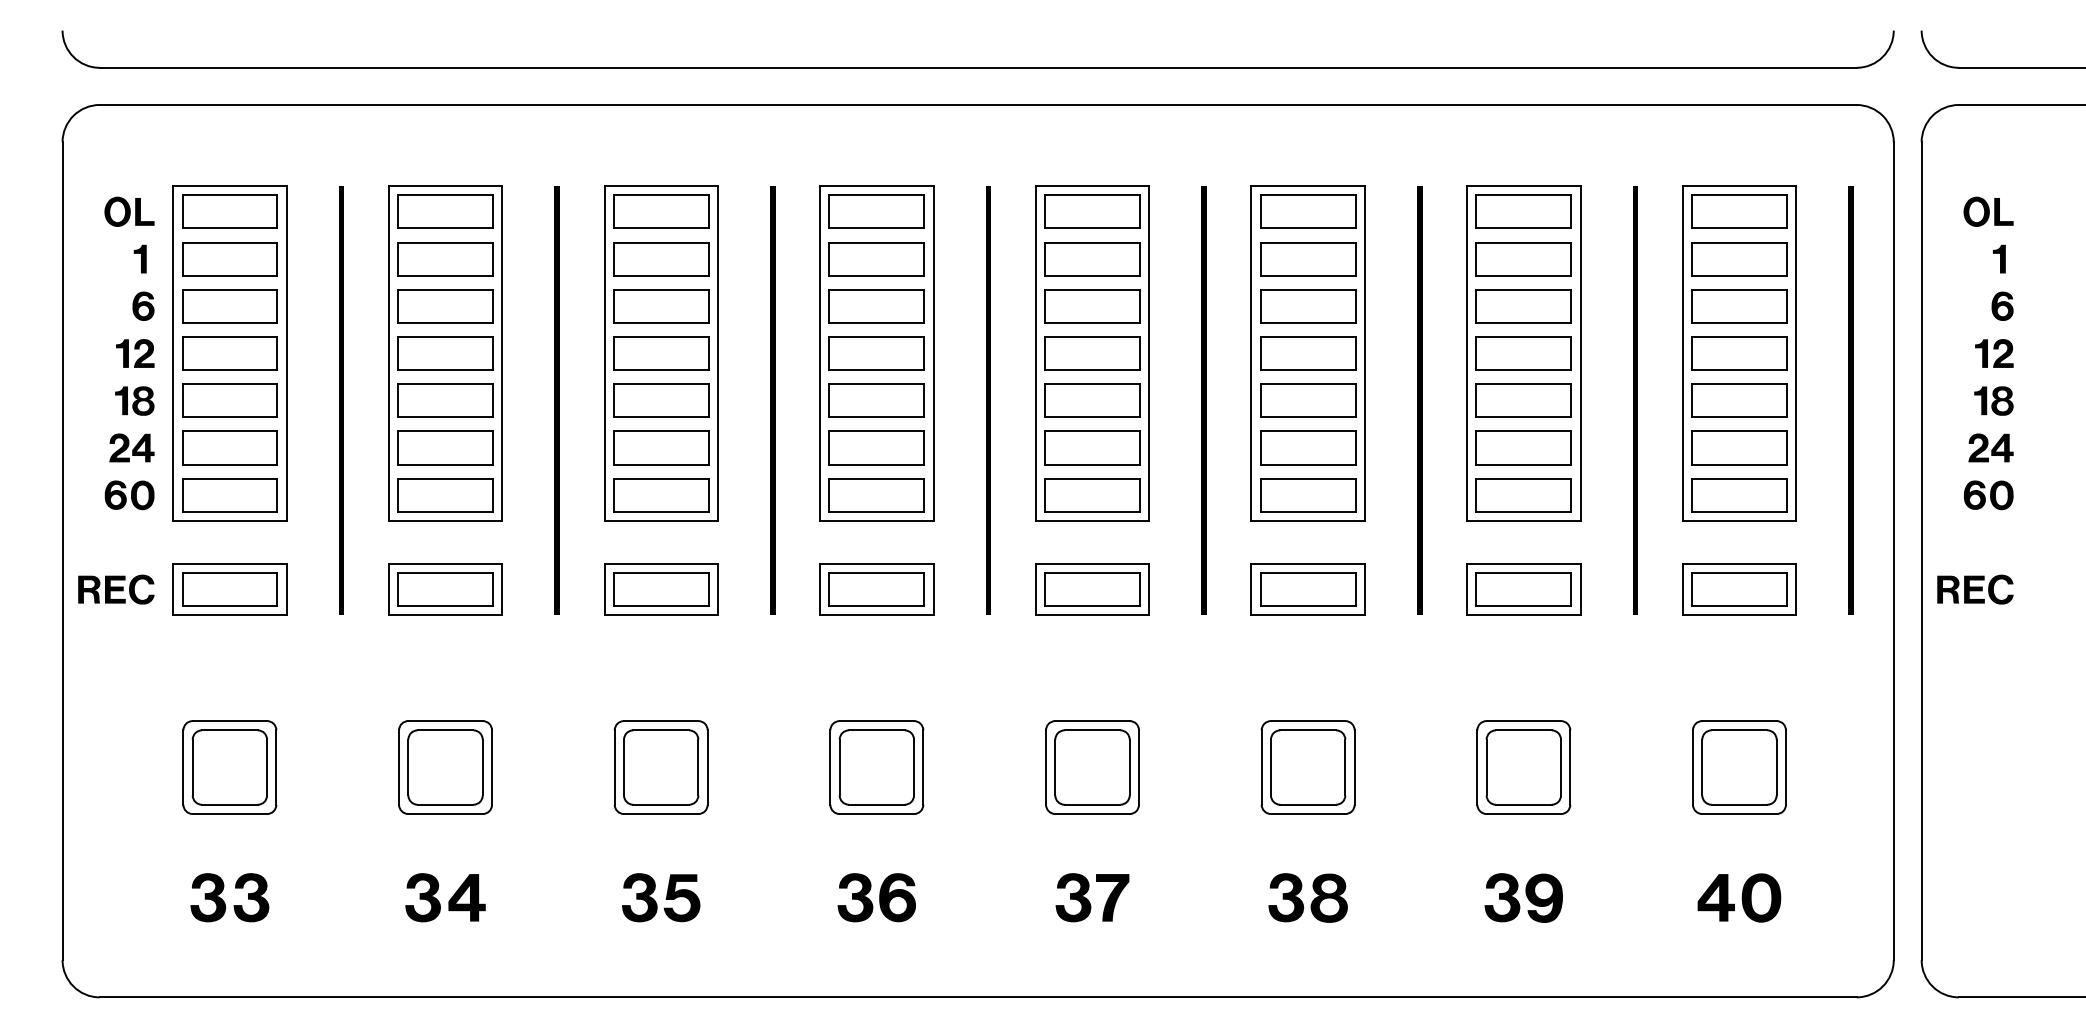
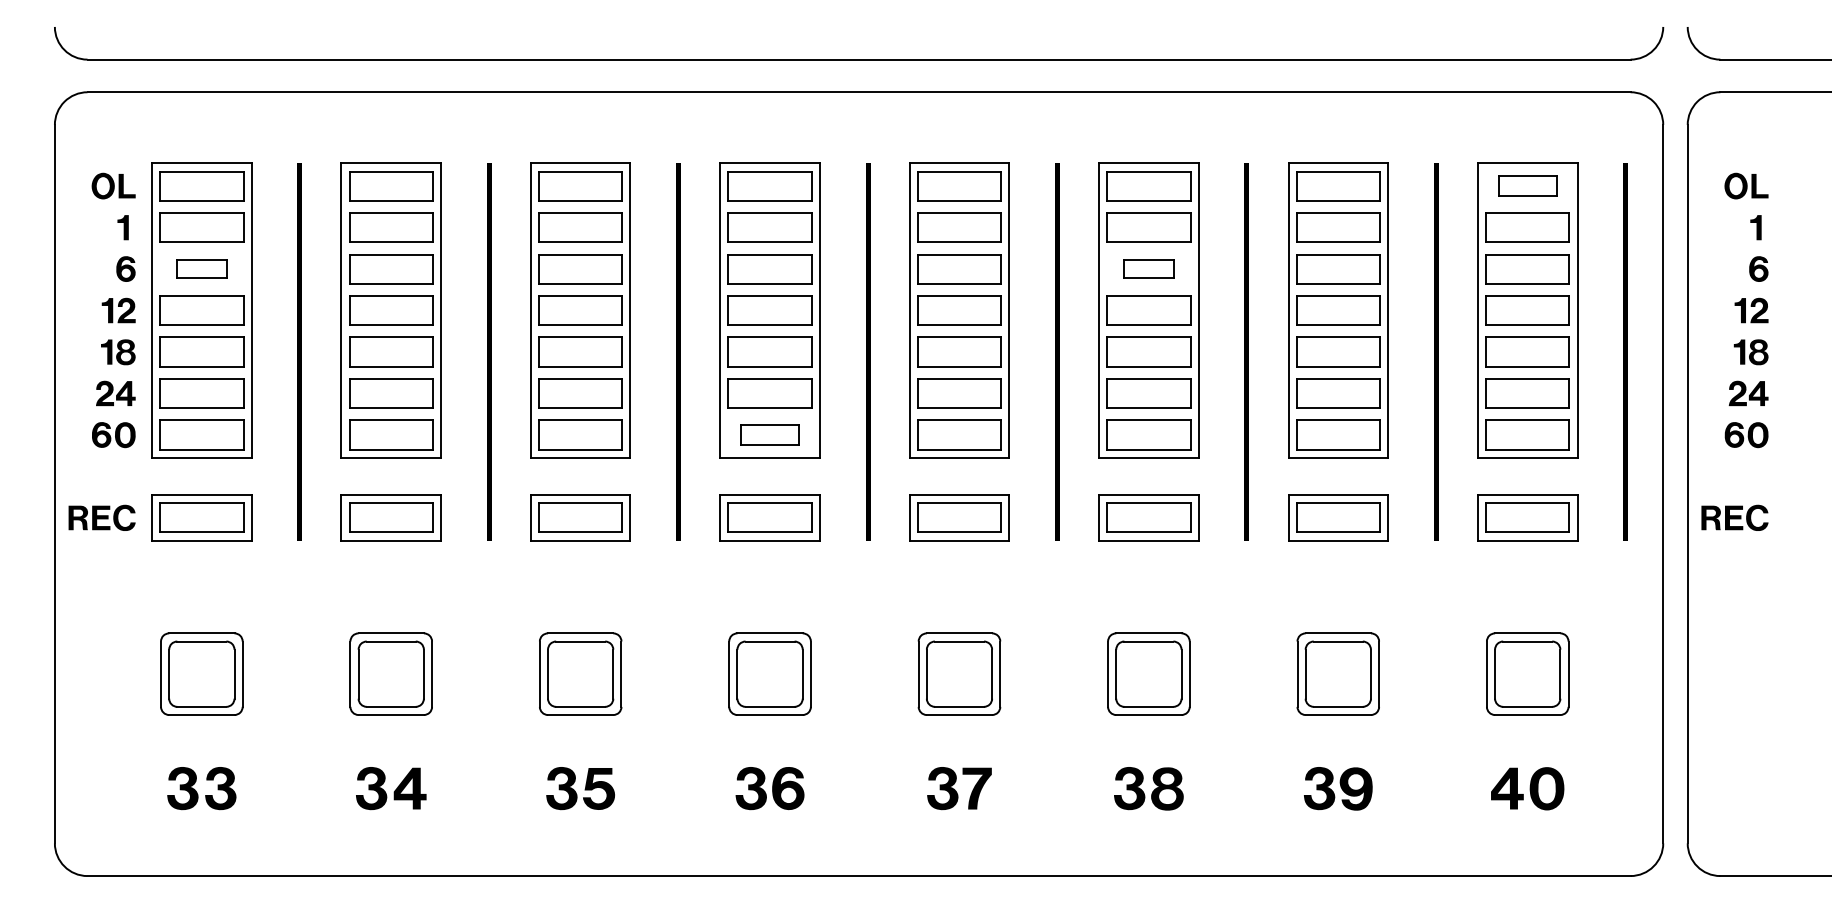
part: (1739, 211) -> (1527, 185), size x0.7
part: (229, 306) -> (201, 269), size x0.6
part: (1308, 306) -> (1149, 269), size x0.6
part: (876, 495) -> (769, 435), size x0.7

